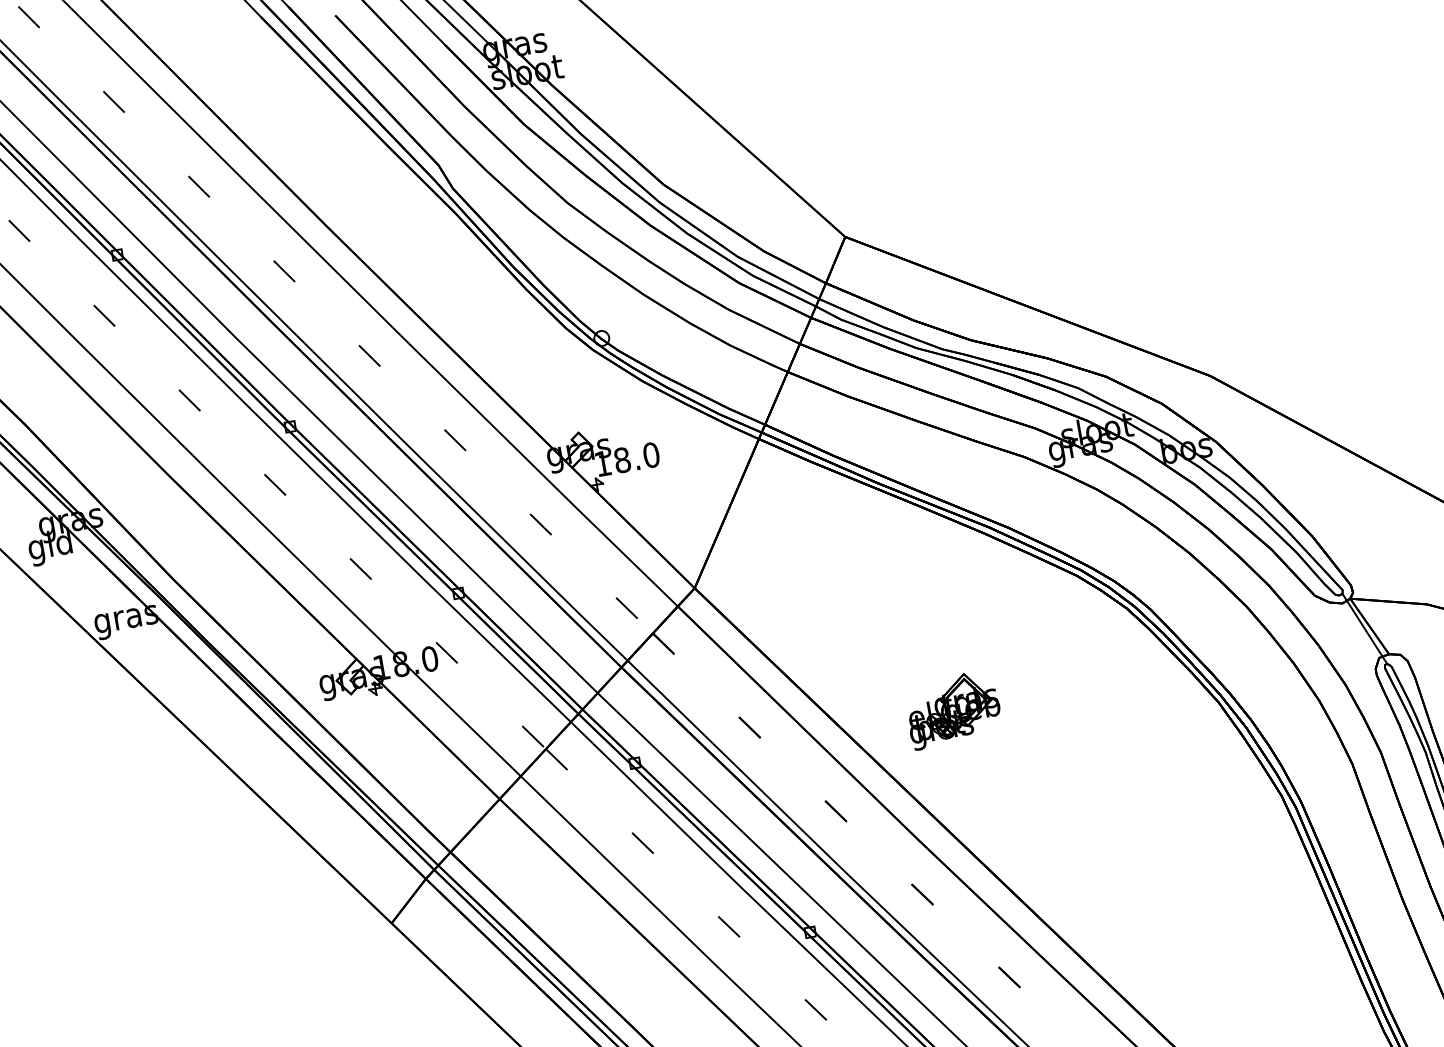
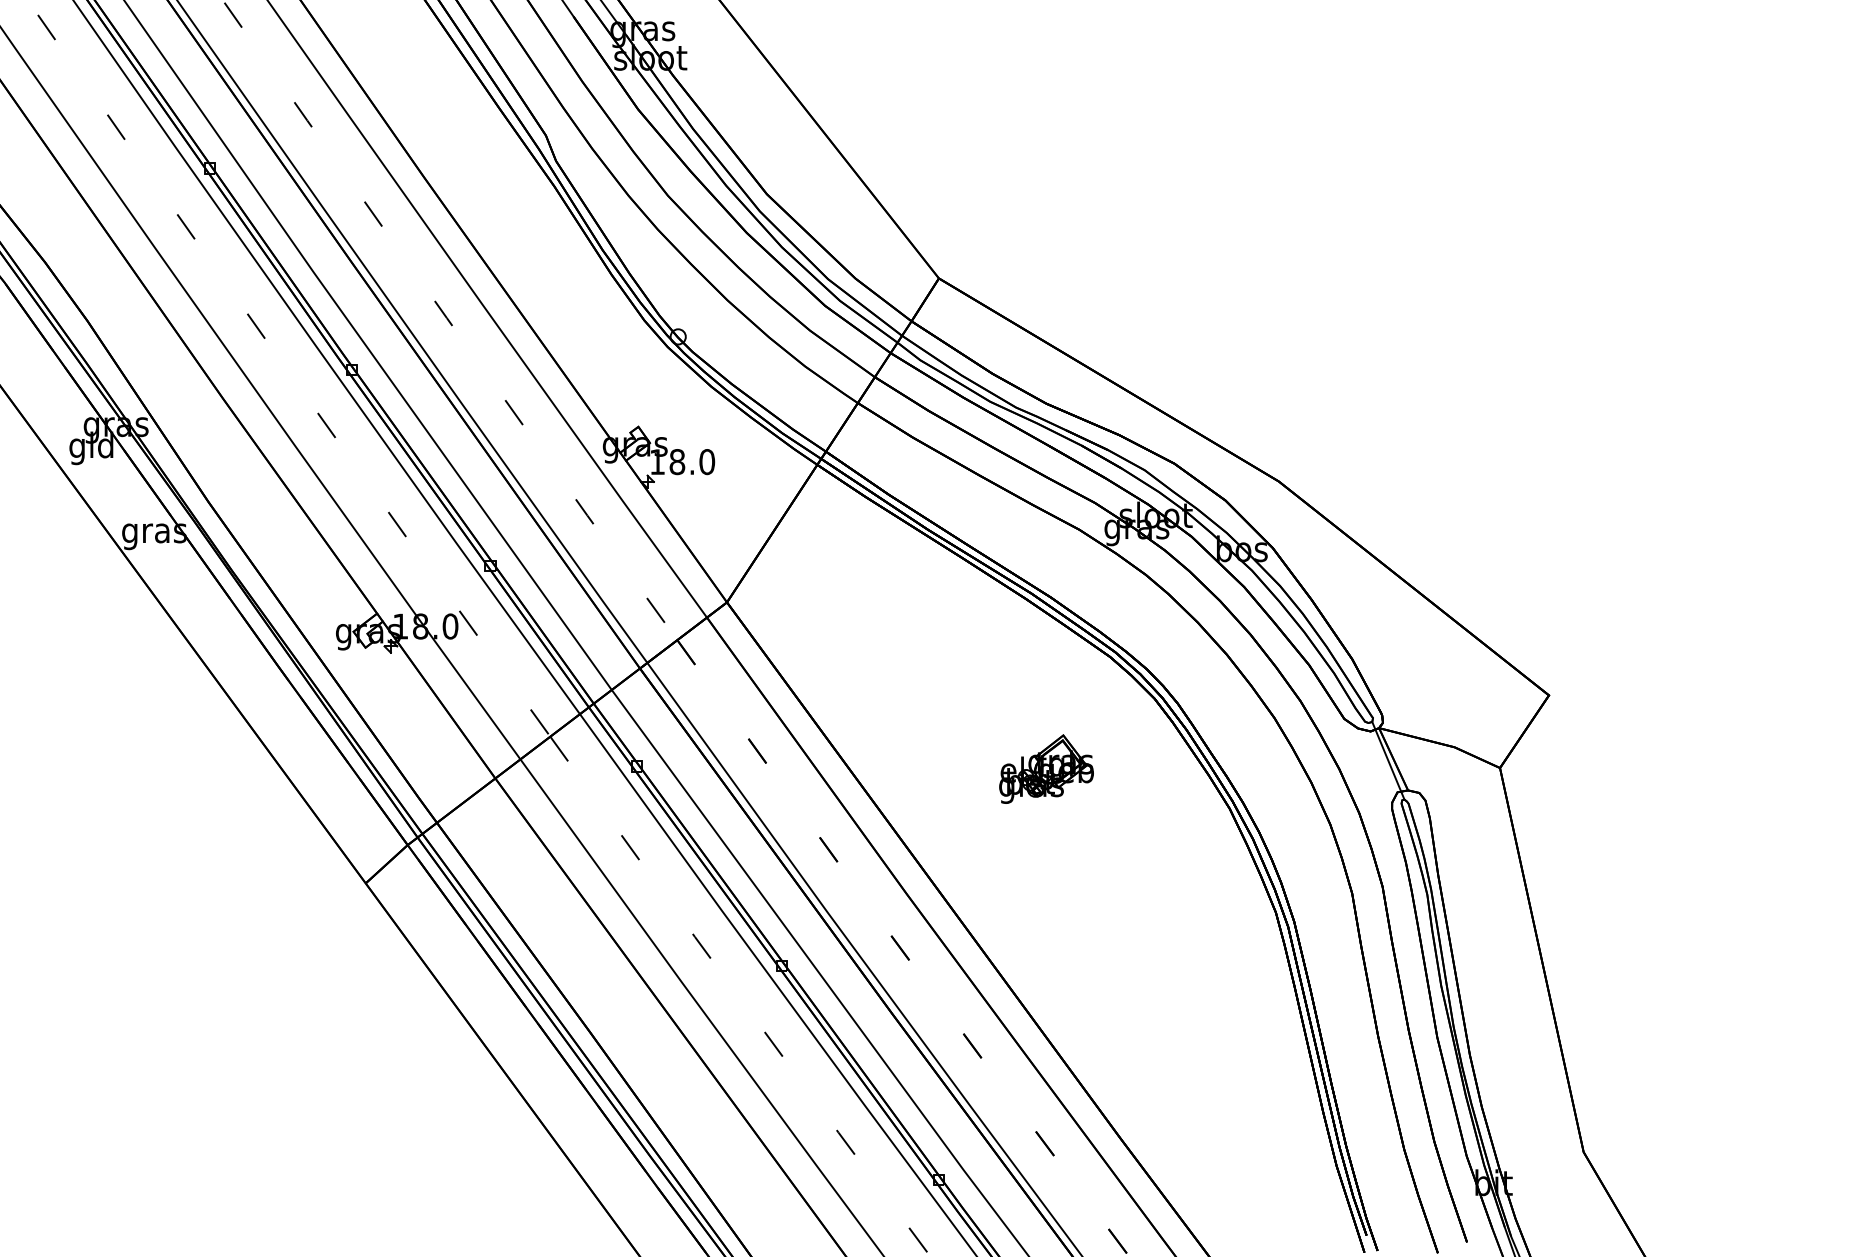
part: (953, 709) -> (1046, 768), moved

